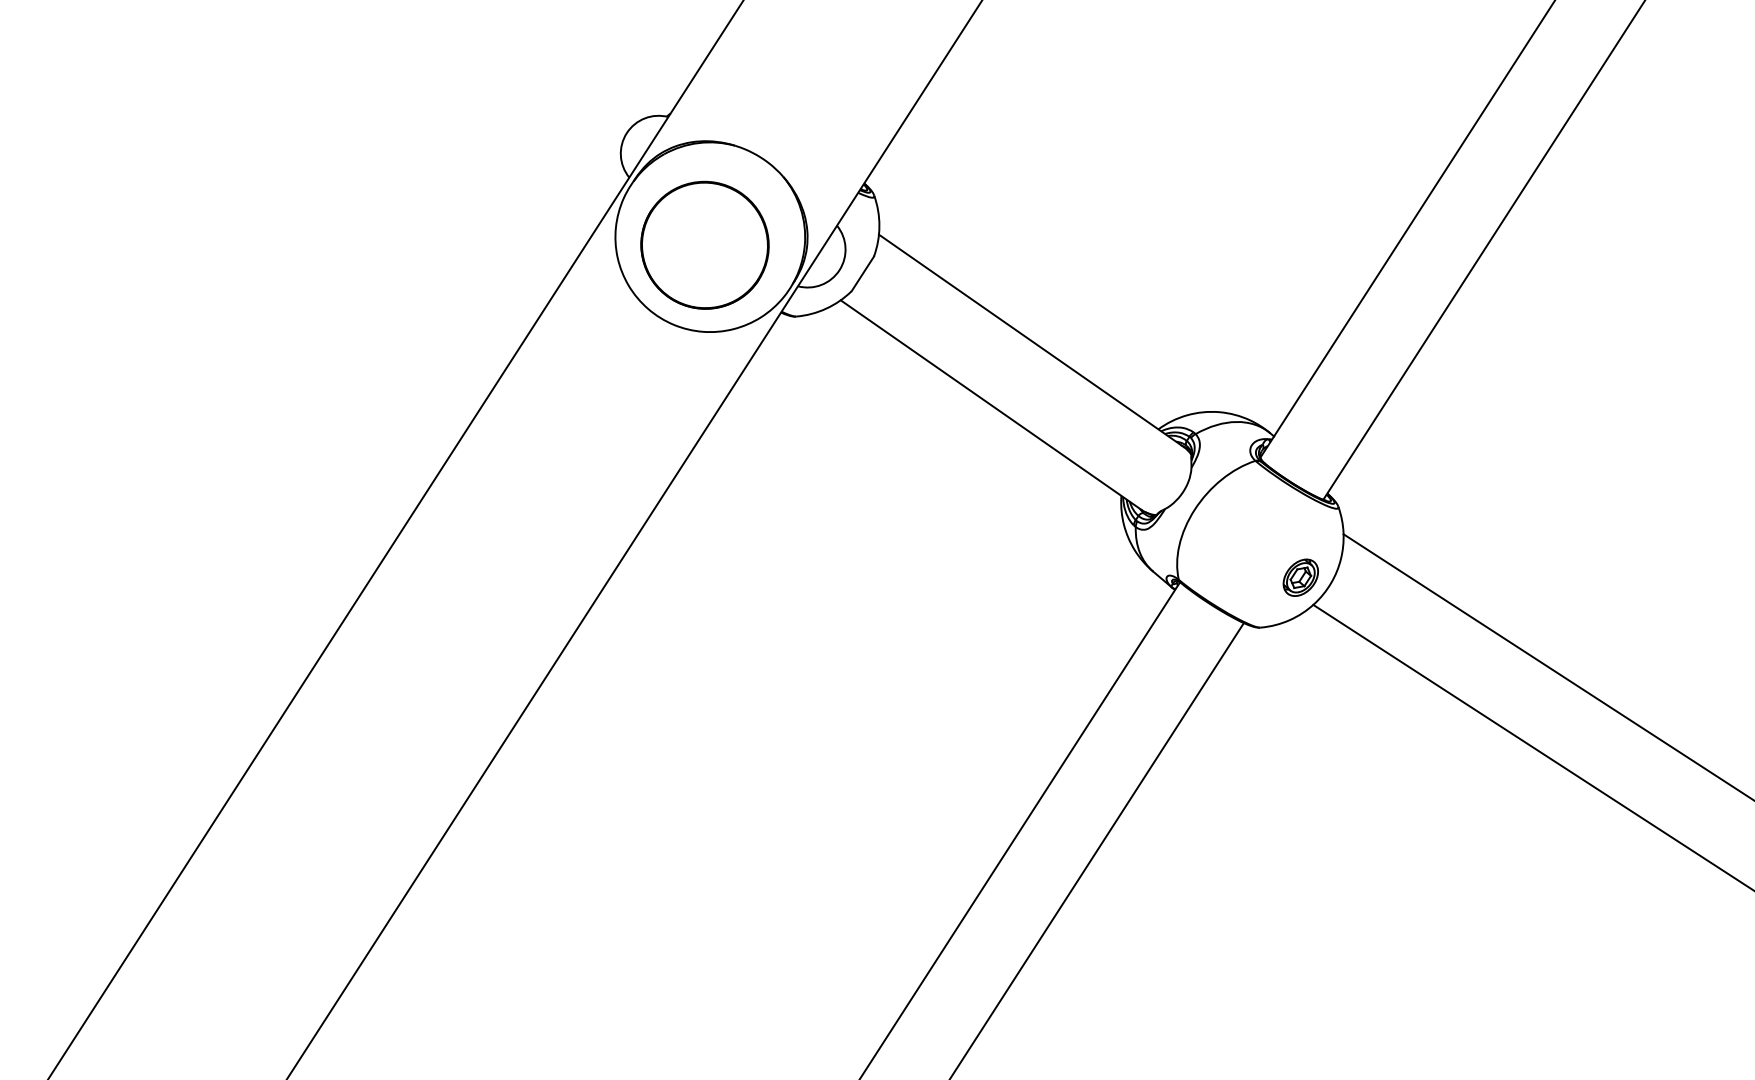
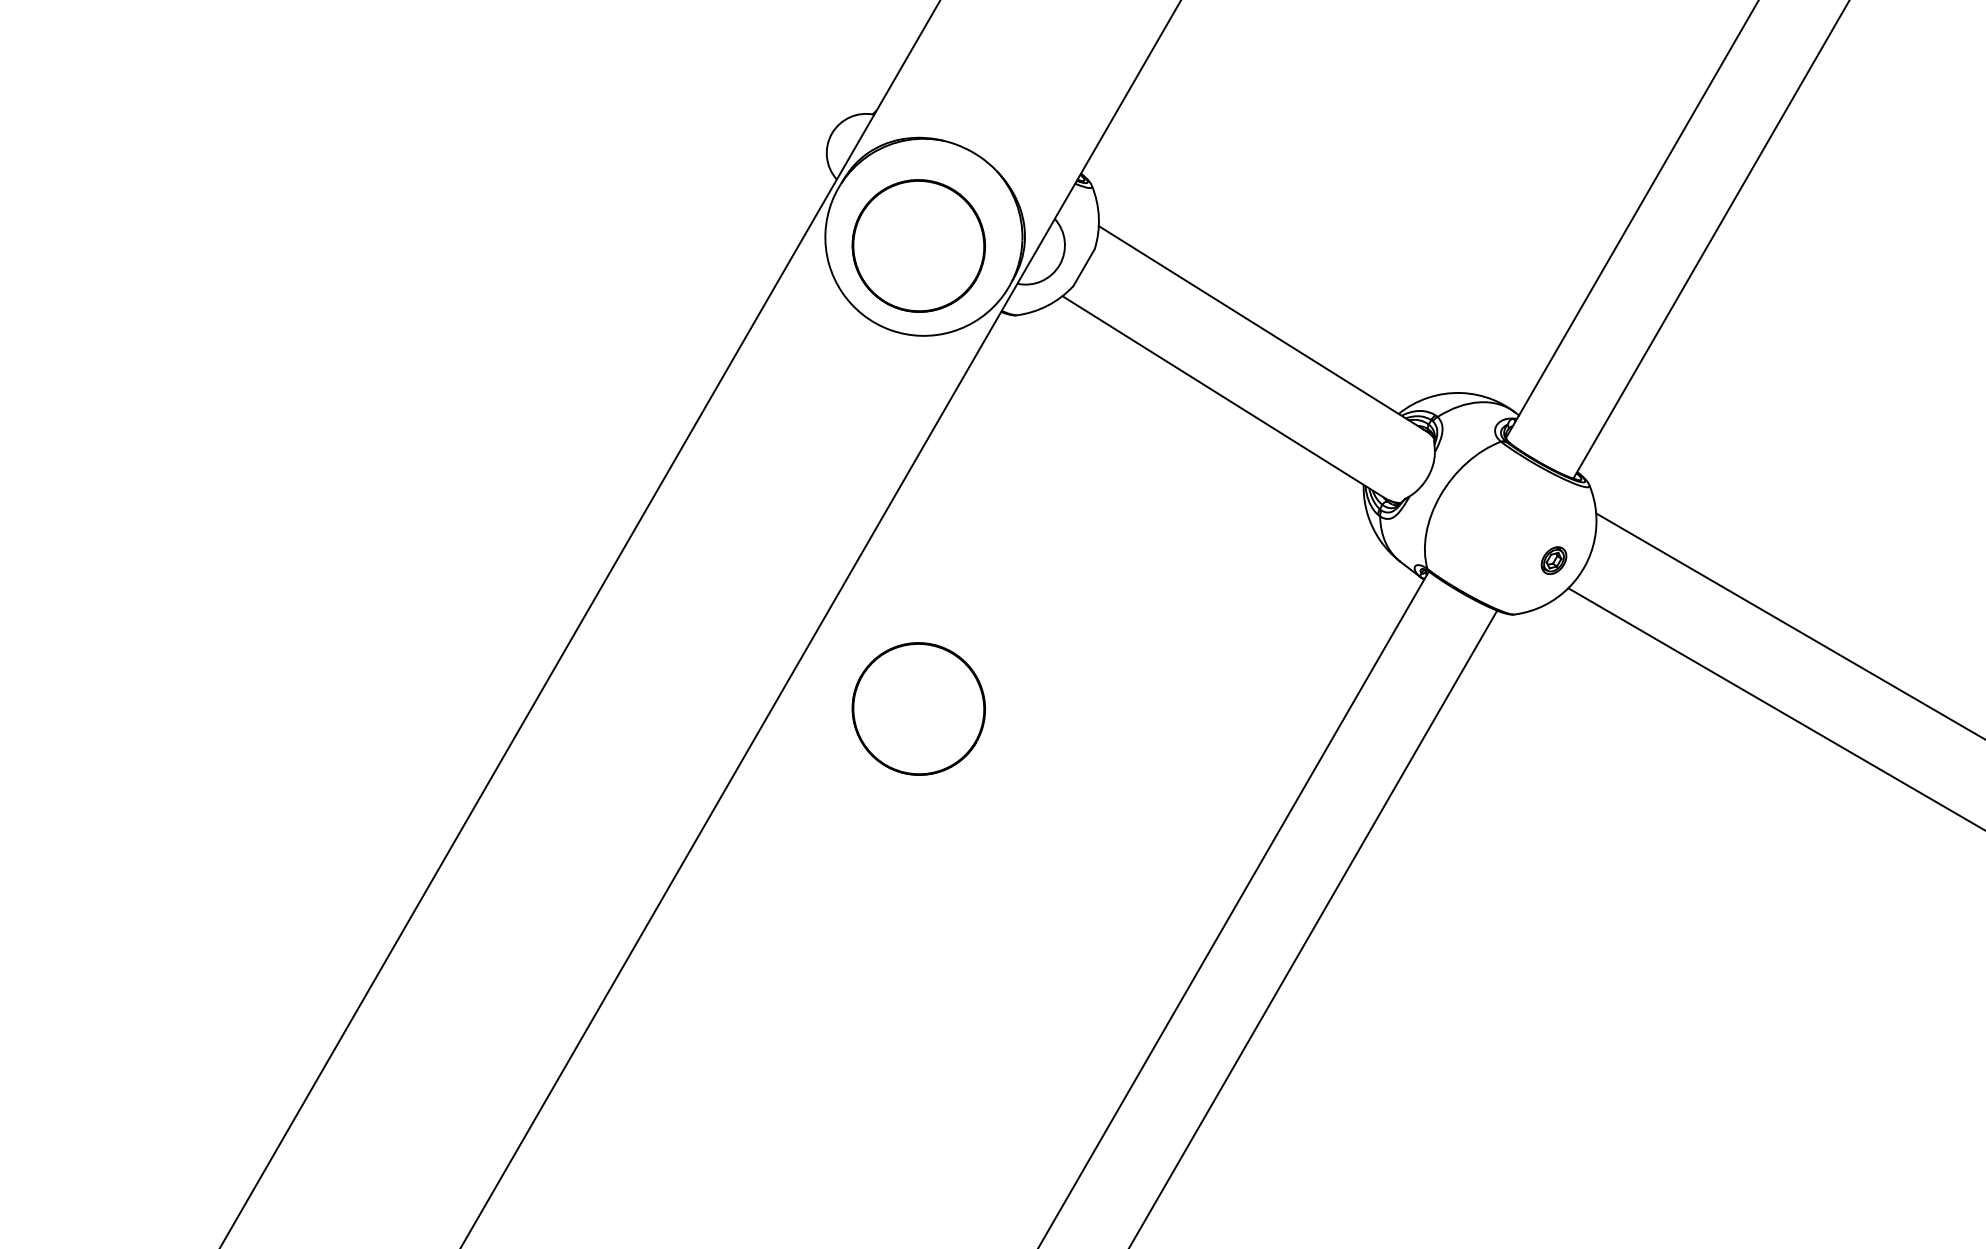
part: (1300, 577) -> (1553, 560), size x0.7
part: (682, 689) -> (918, 708), added

